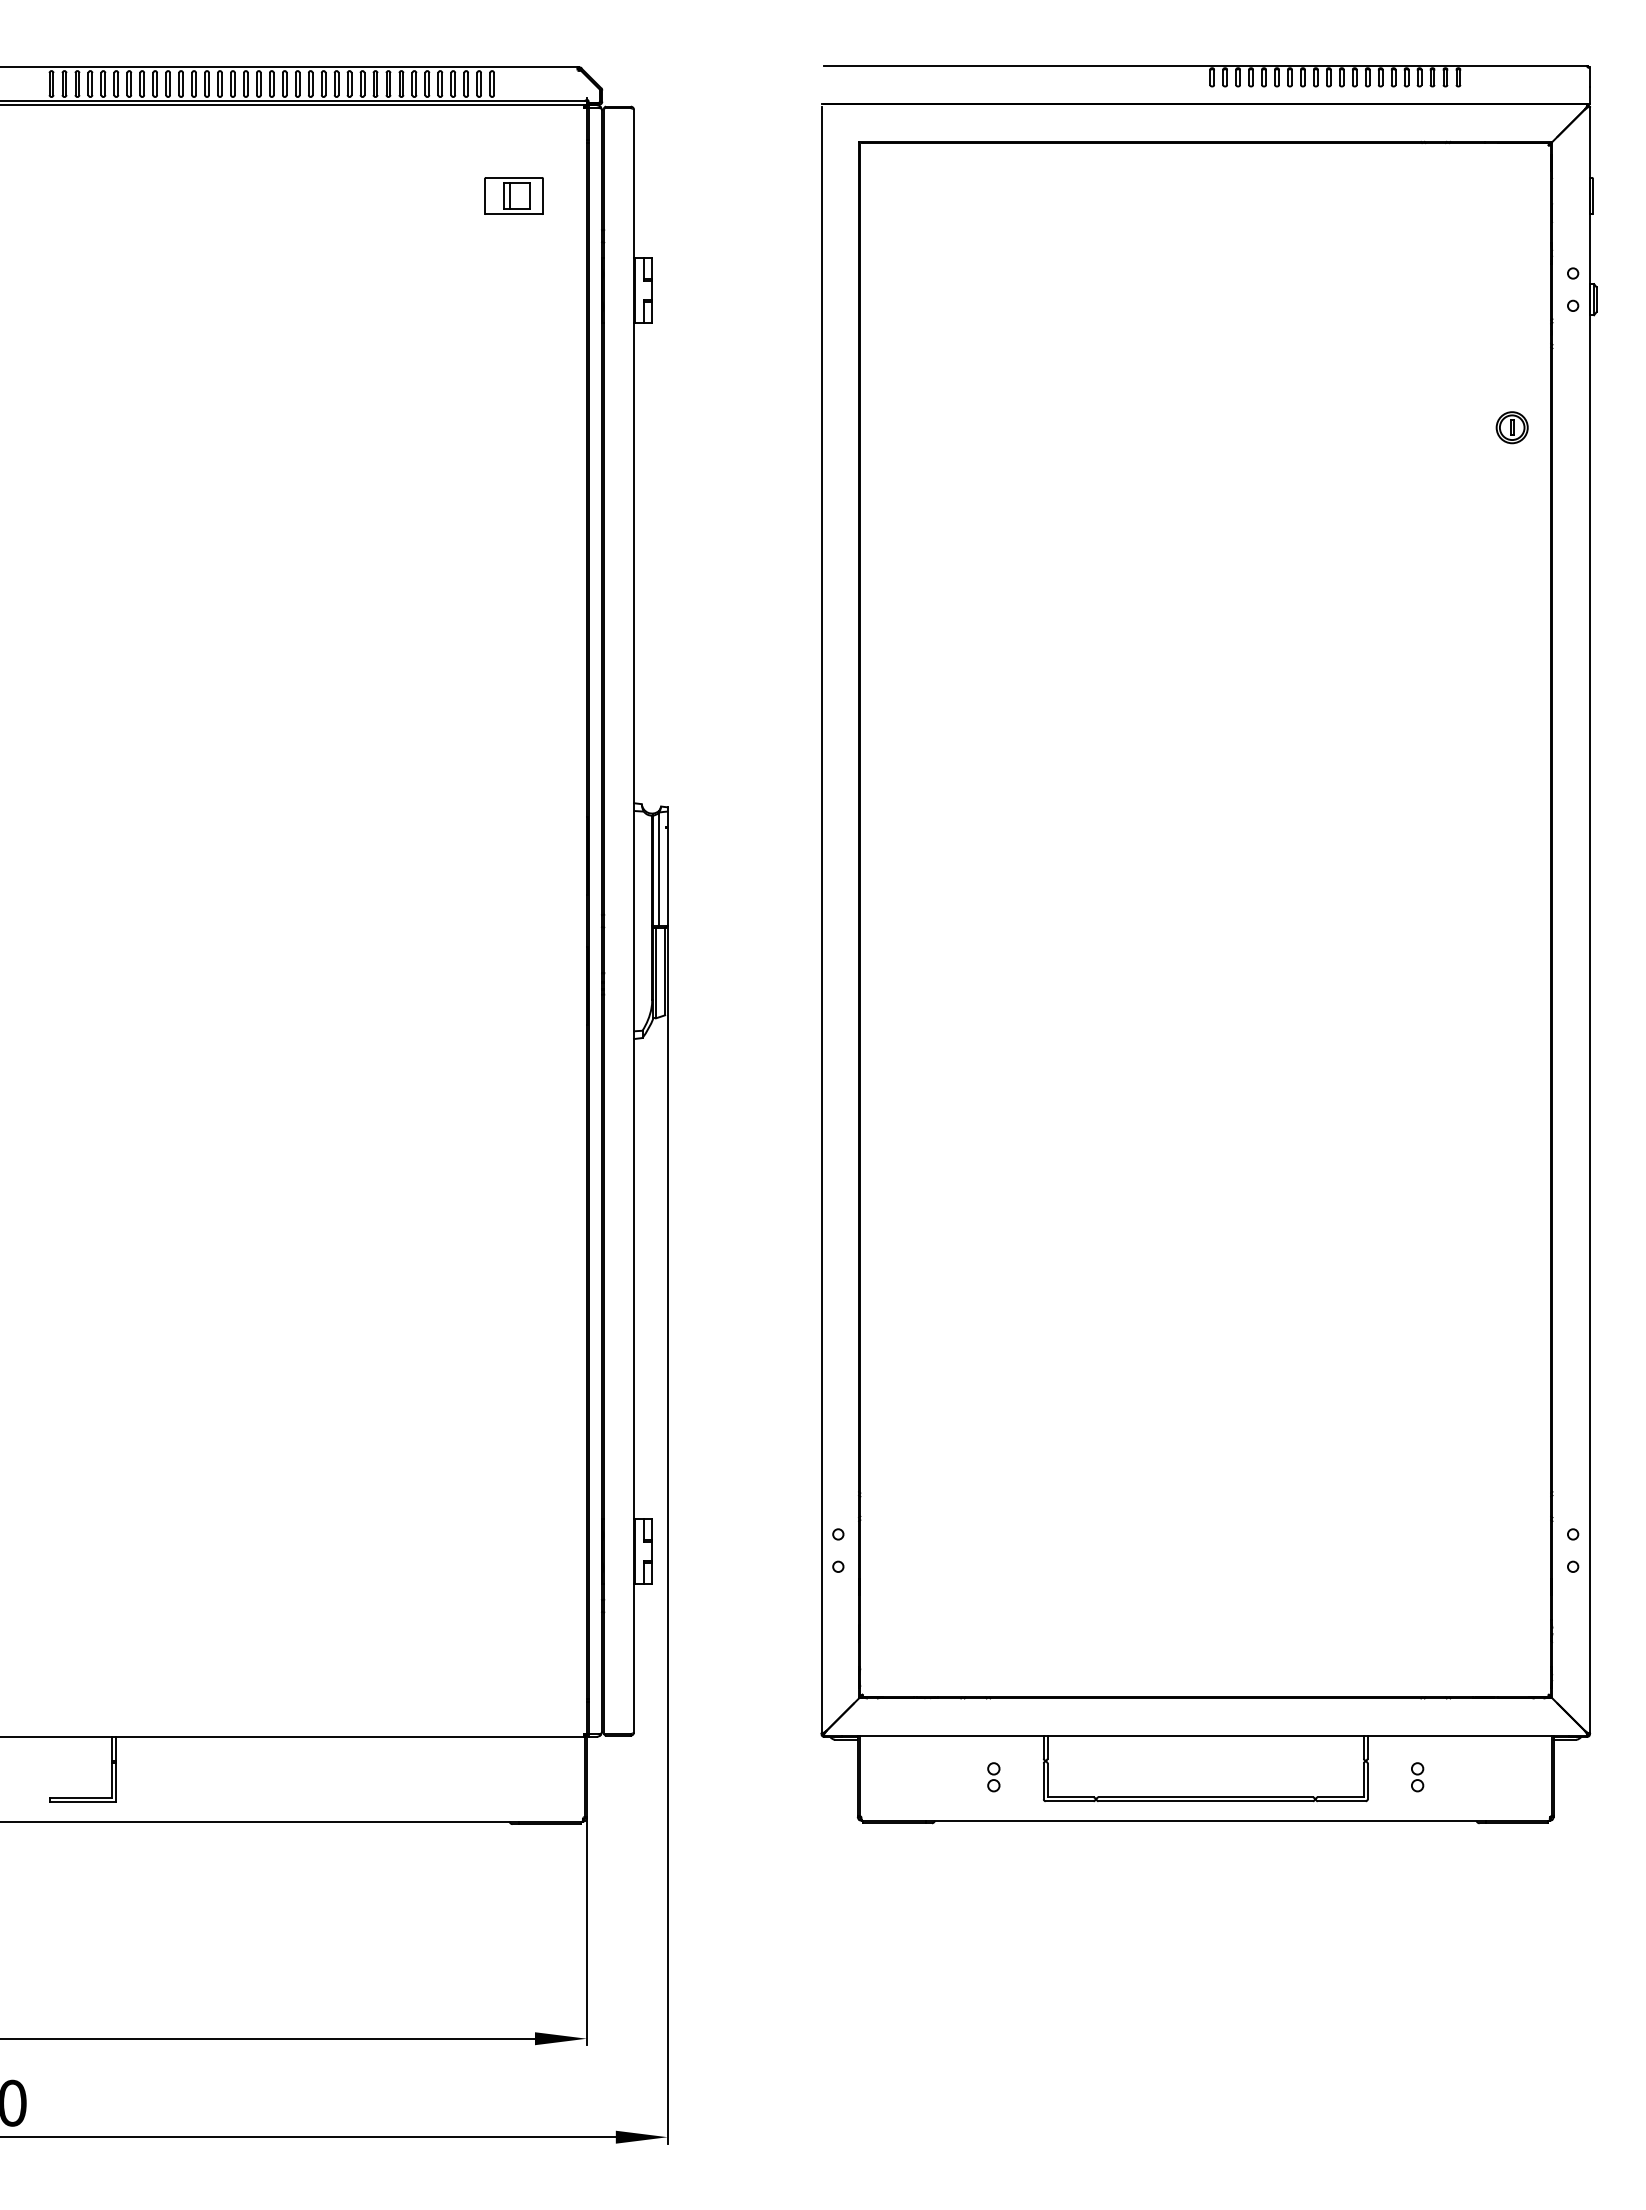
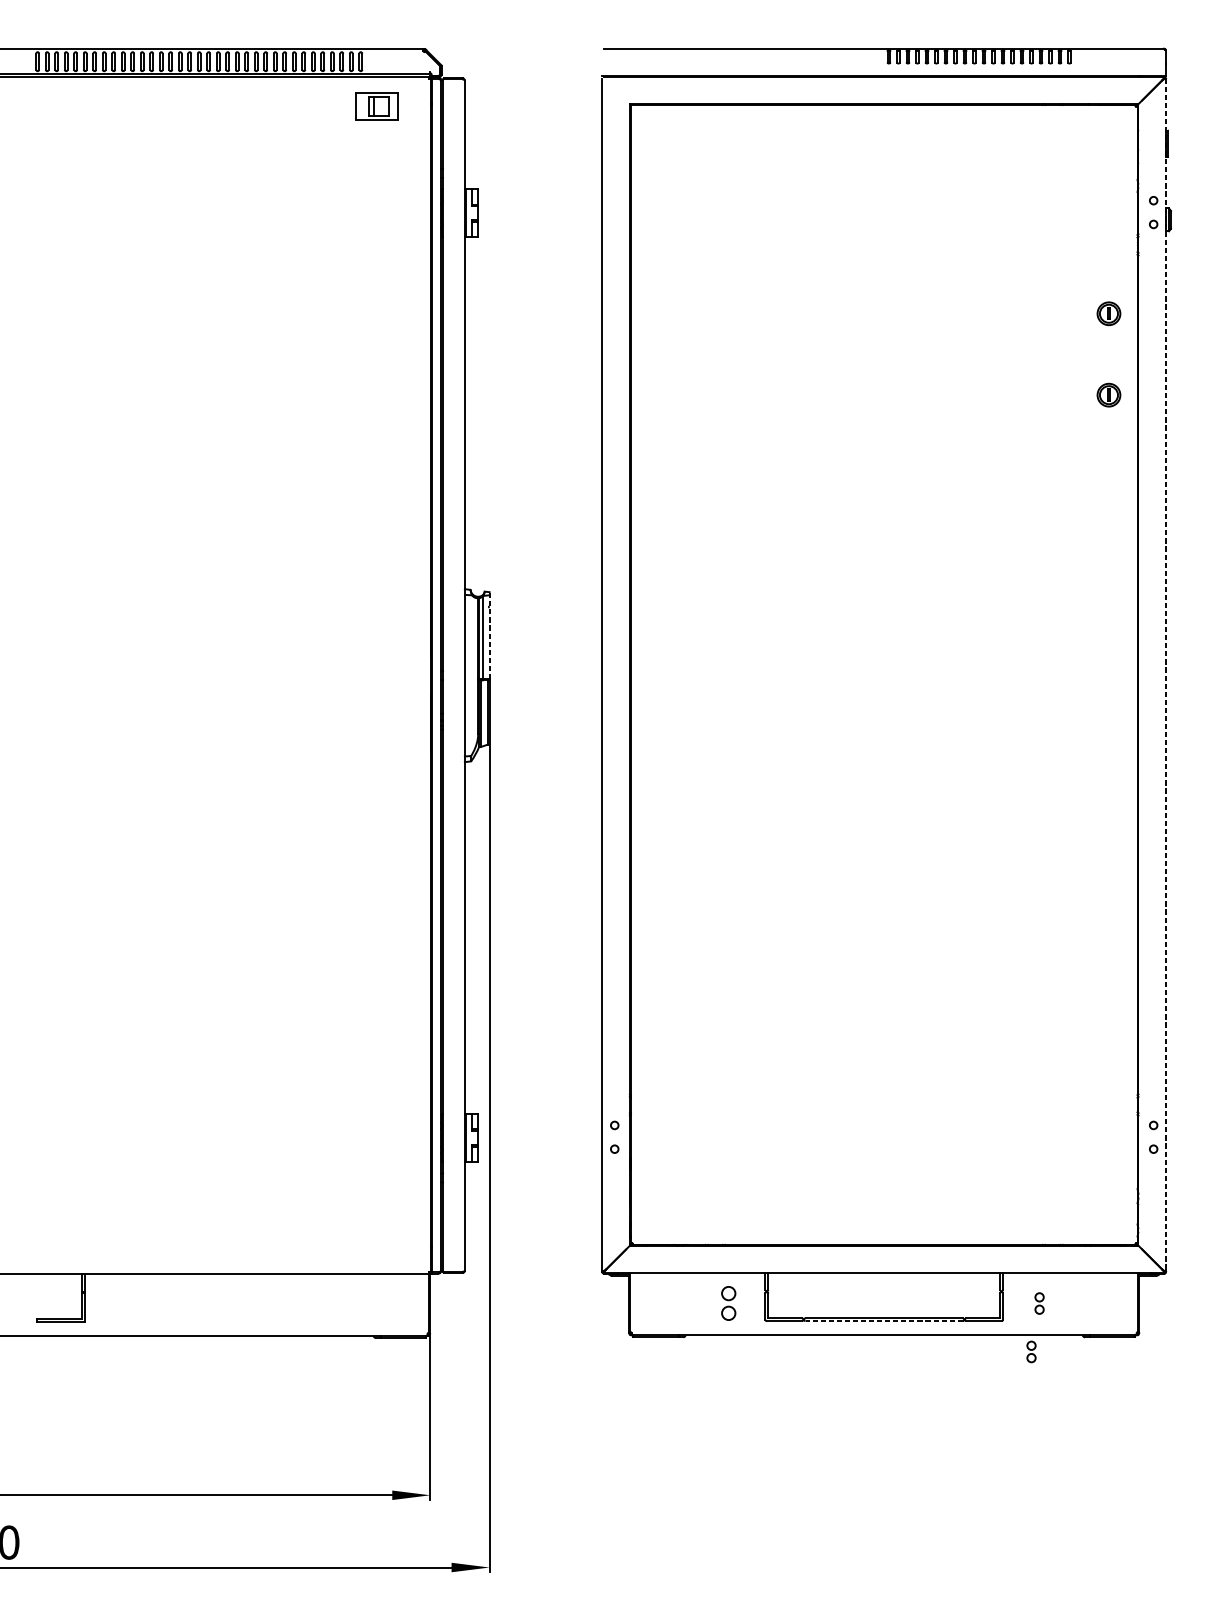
part: (513, 195) -> (376, 106), moved
part: (1511, 538) -> (1108, 395), added
line: (667, 866) -> (489, 635), solid -> dashed
line: (1589, 920) -> (1165, 675), solid -> dashed
part: (993, 1777) -> (728, 1303), size x1.6
line: (1205, 1801) -> (884, 1321), solid -> dashed
part: (1406, 1843) -> (1031, 1352), added

